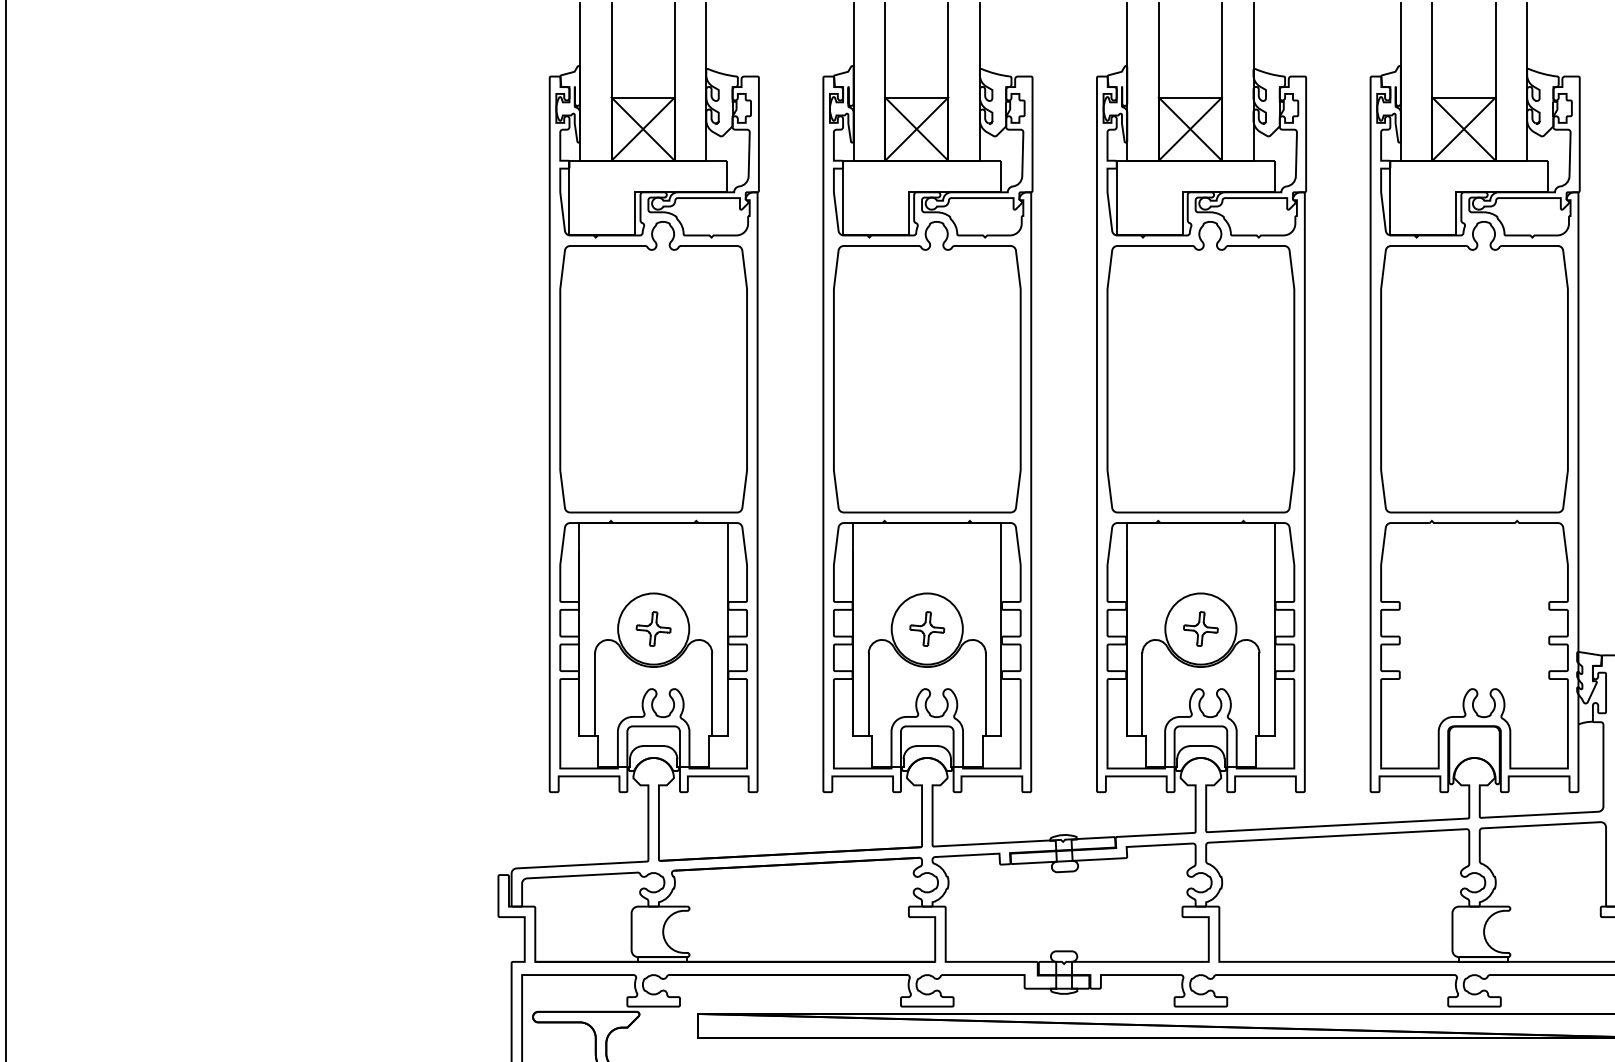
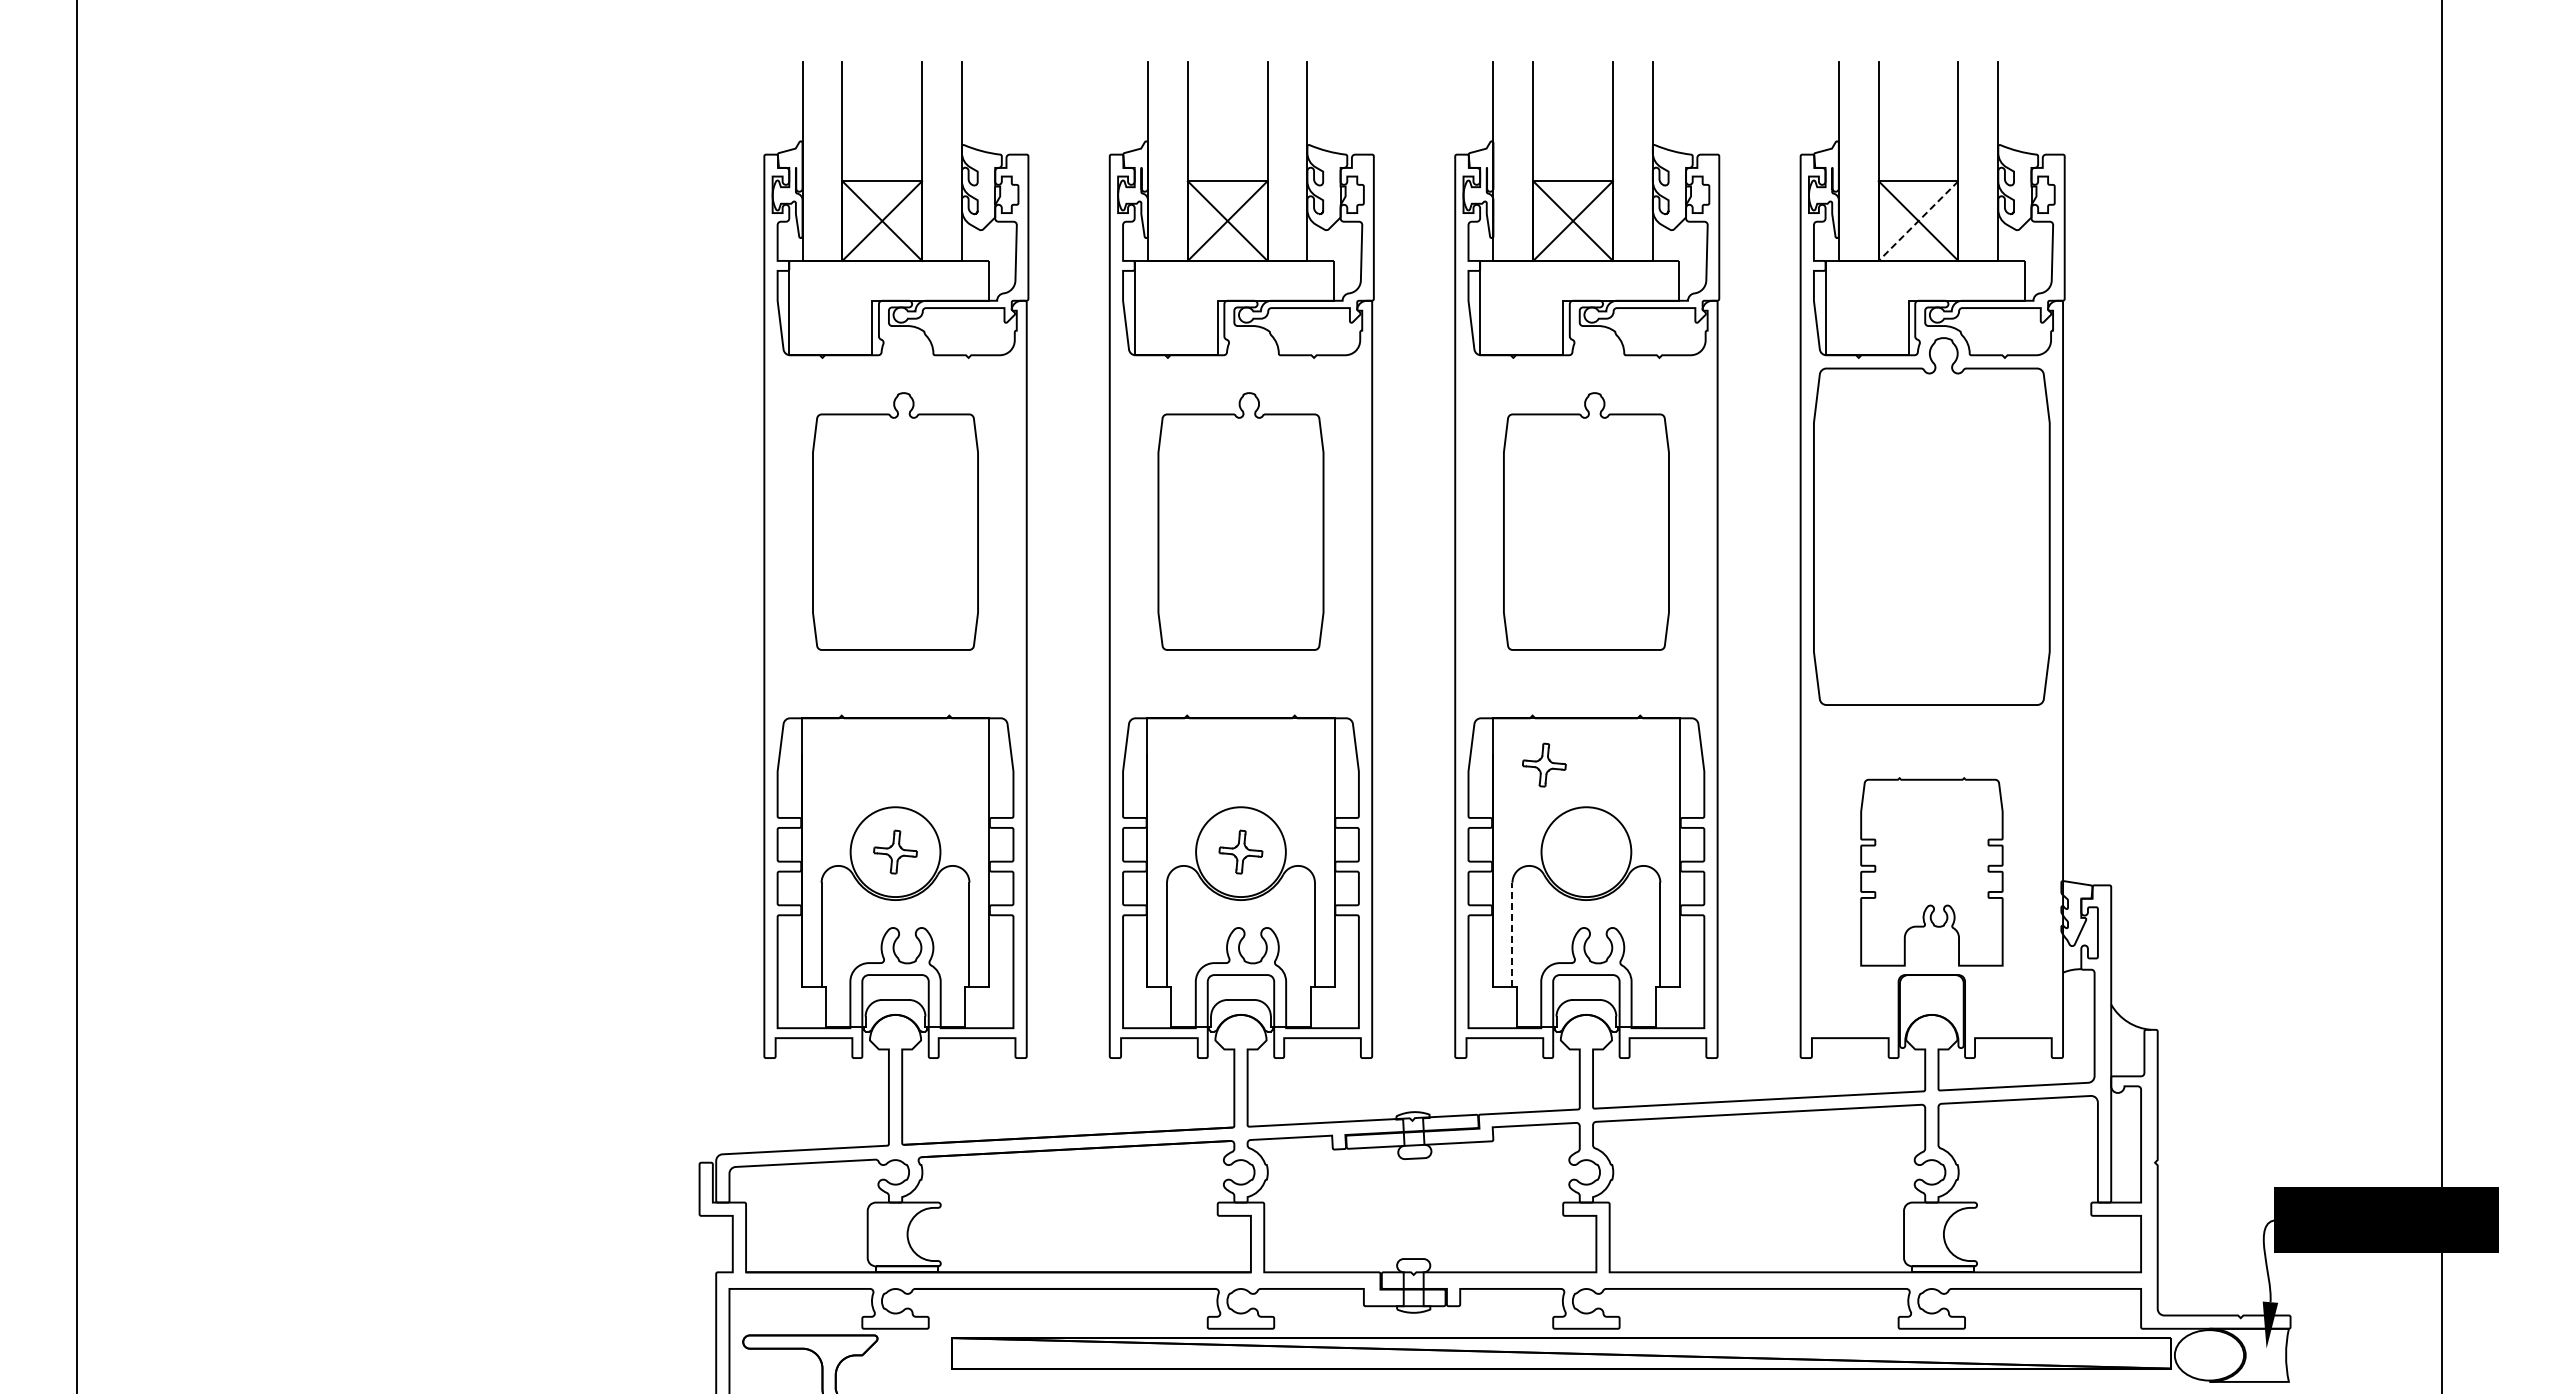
line: (1463, 129) -> (1918, 221), solid -> dashed
part: (653, 367) -> (895, 521), size x0.7
part: (926, 367) -> (1240, 521), size x0.7
part: (1200, 367) -> (1586, 521), size x0.7
part: (1200, 628) -> (1544, 764), moved
part: (1474, 644) -> (1931, 871), size x0.6
line: (1142, 694) -> (1512, 934), solid -> dashed

